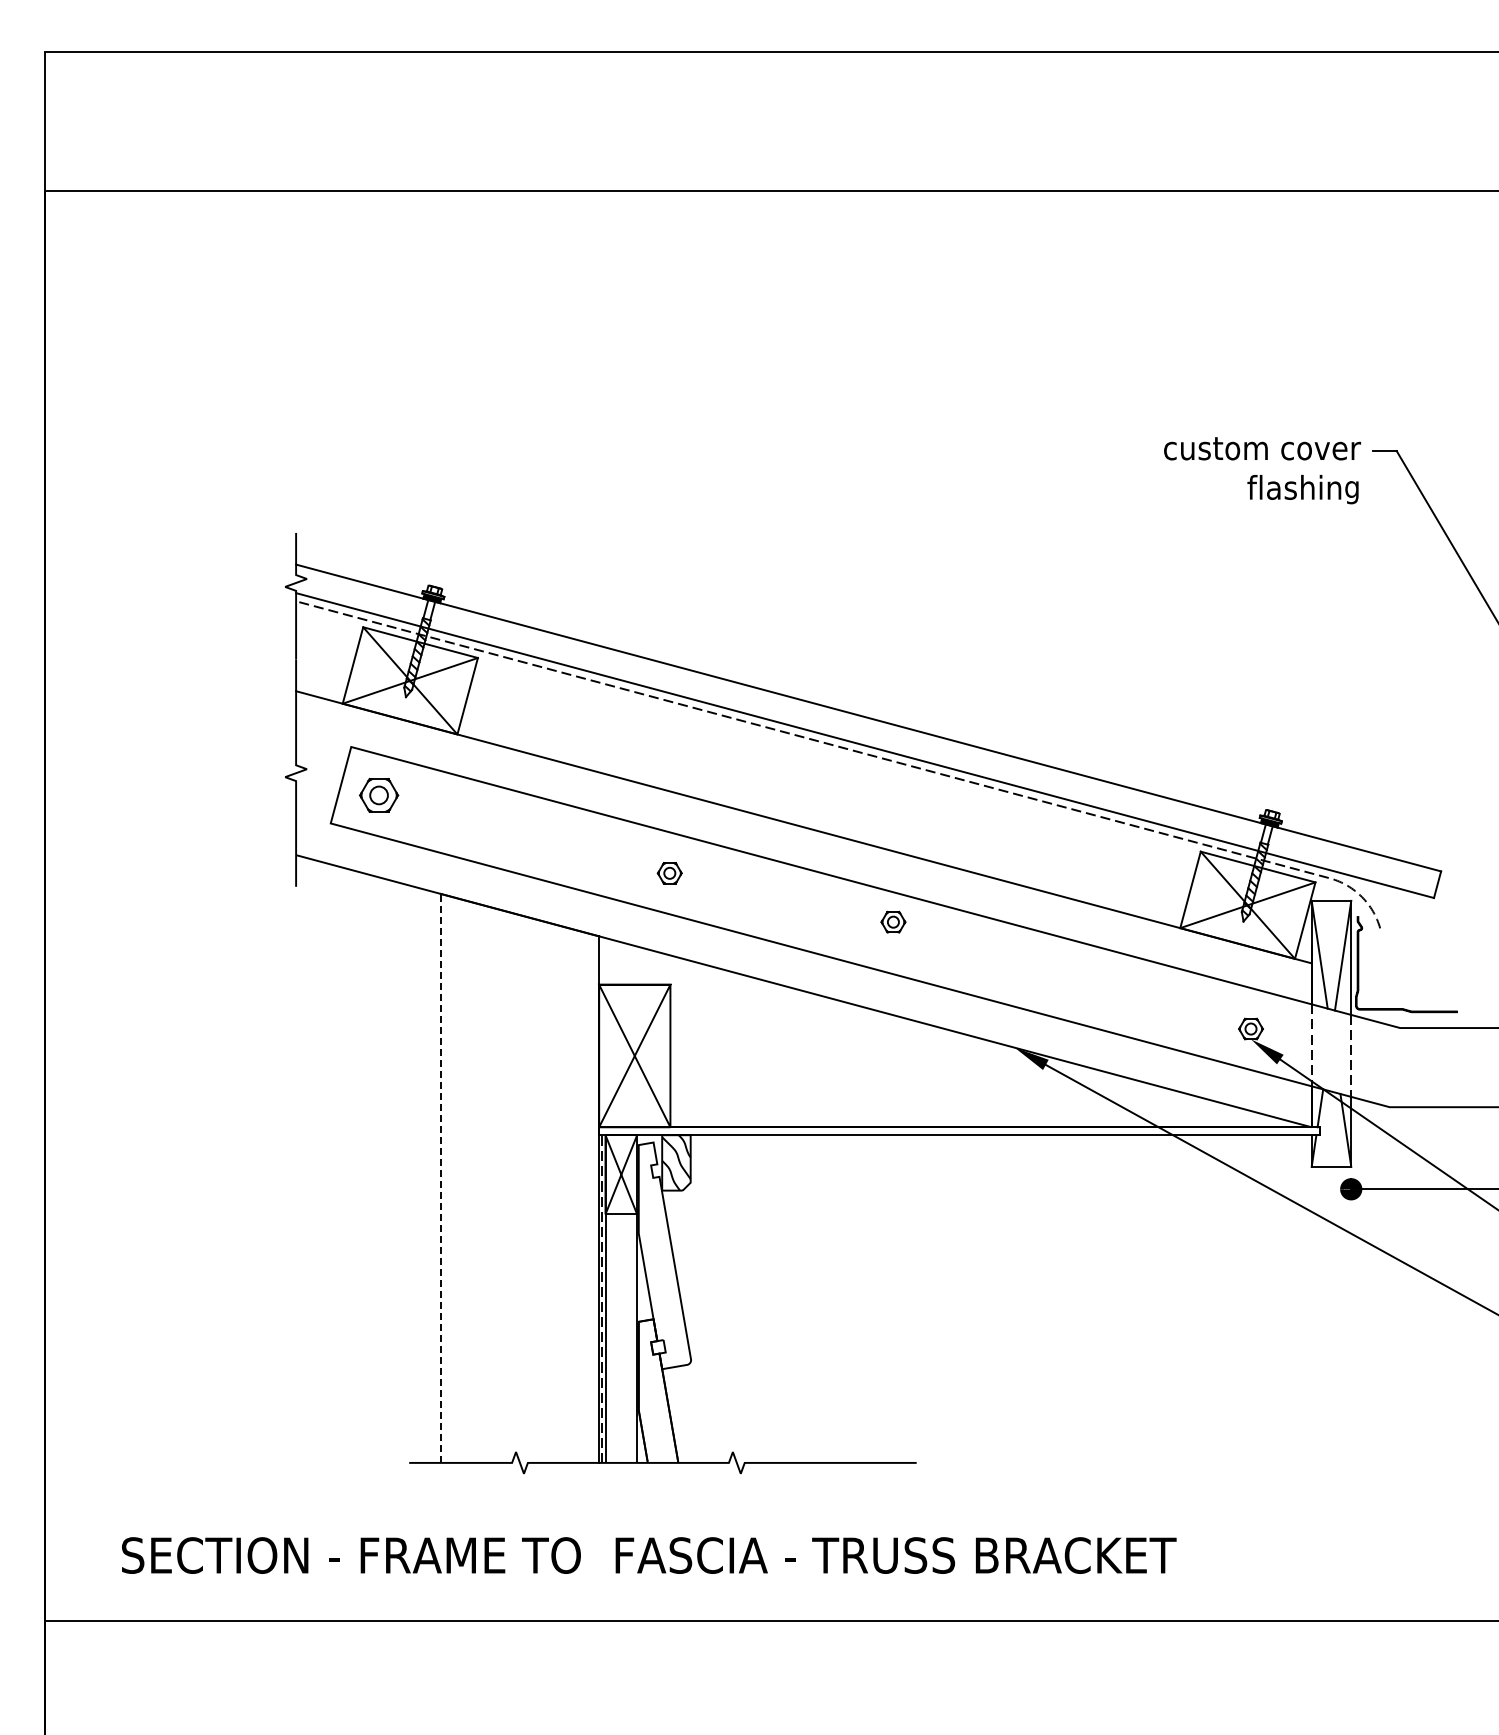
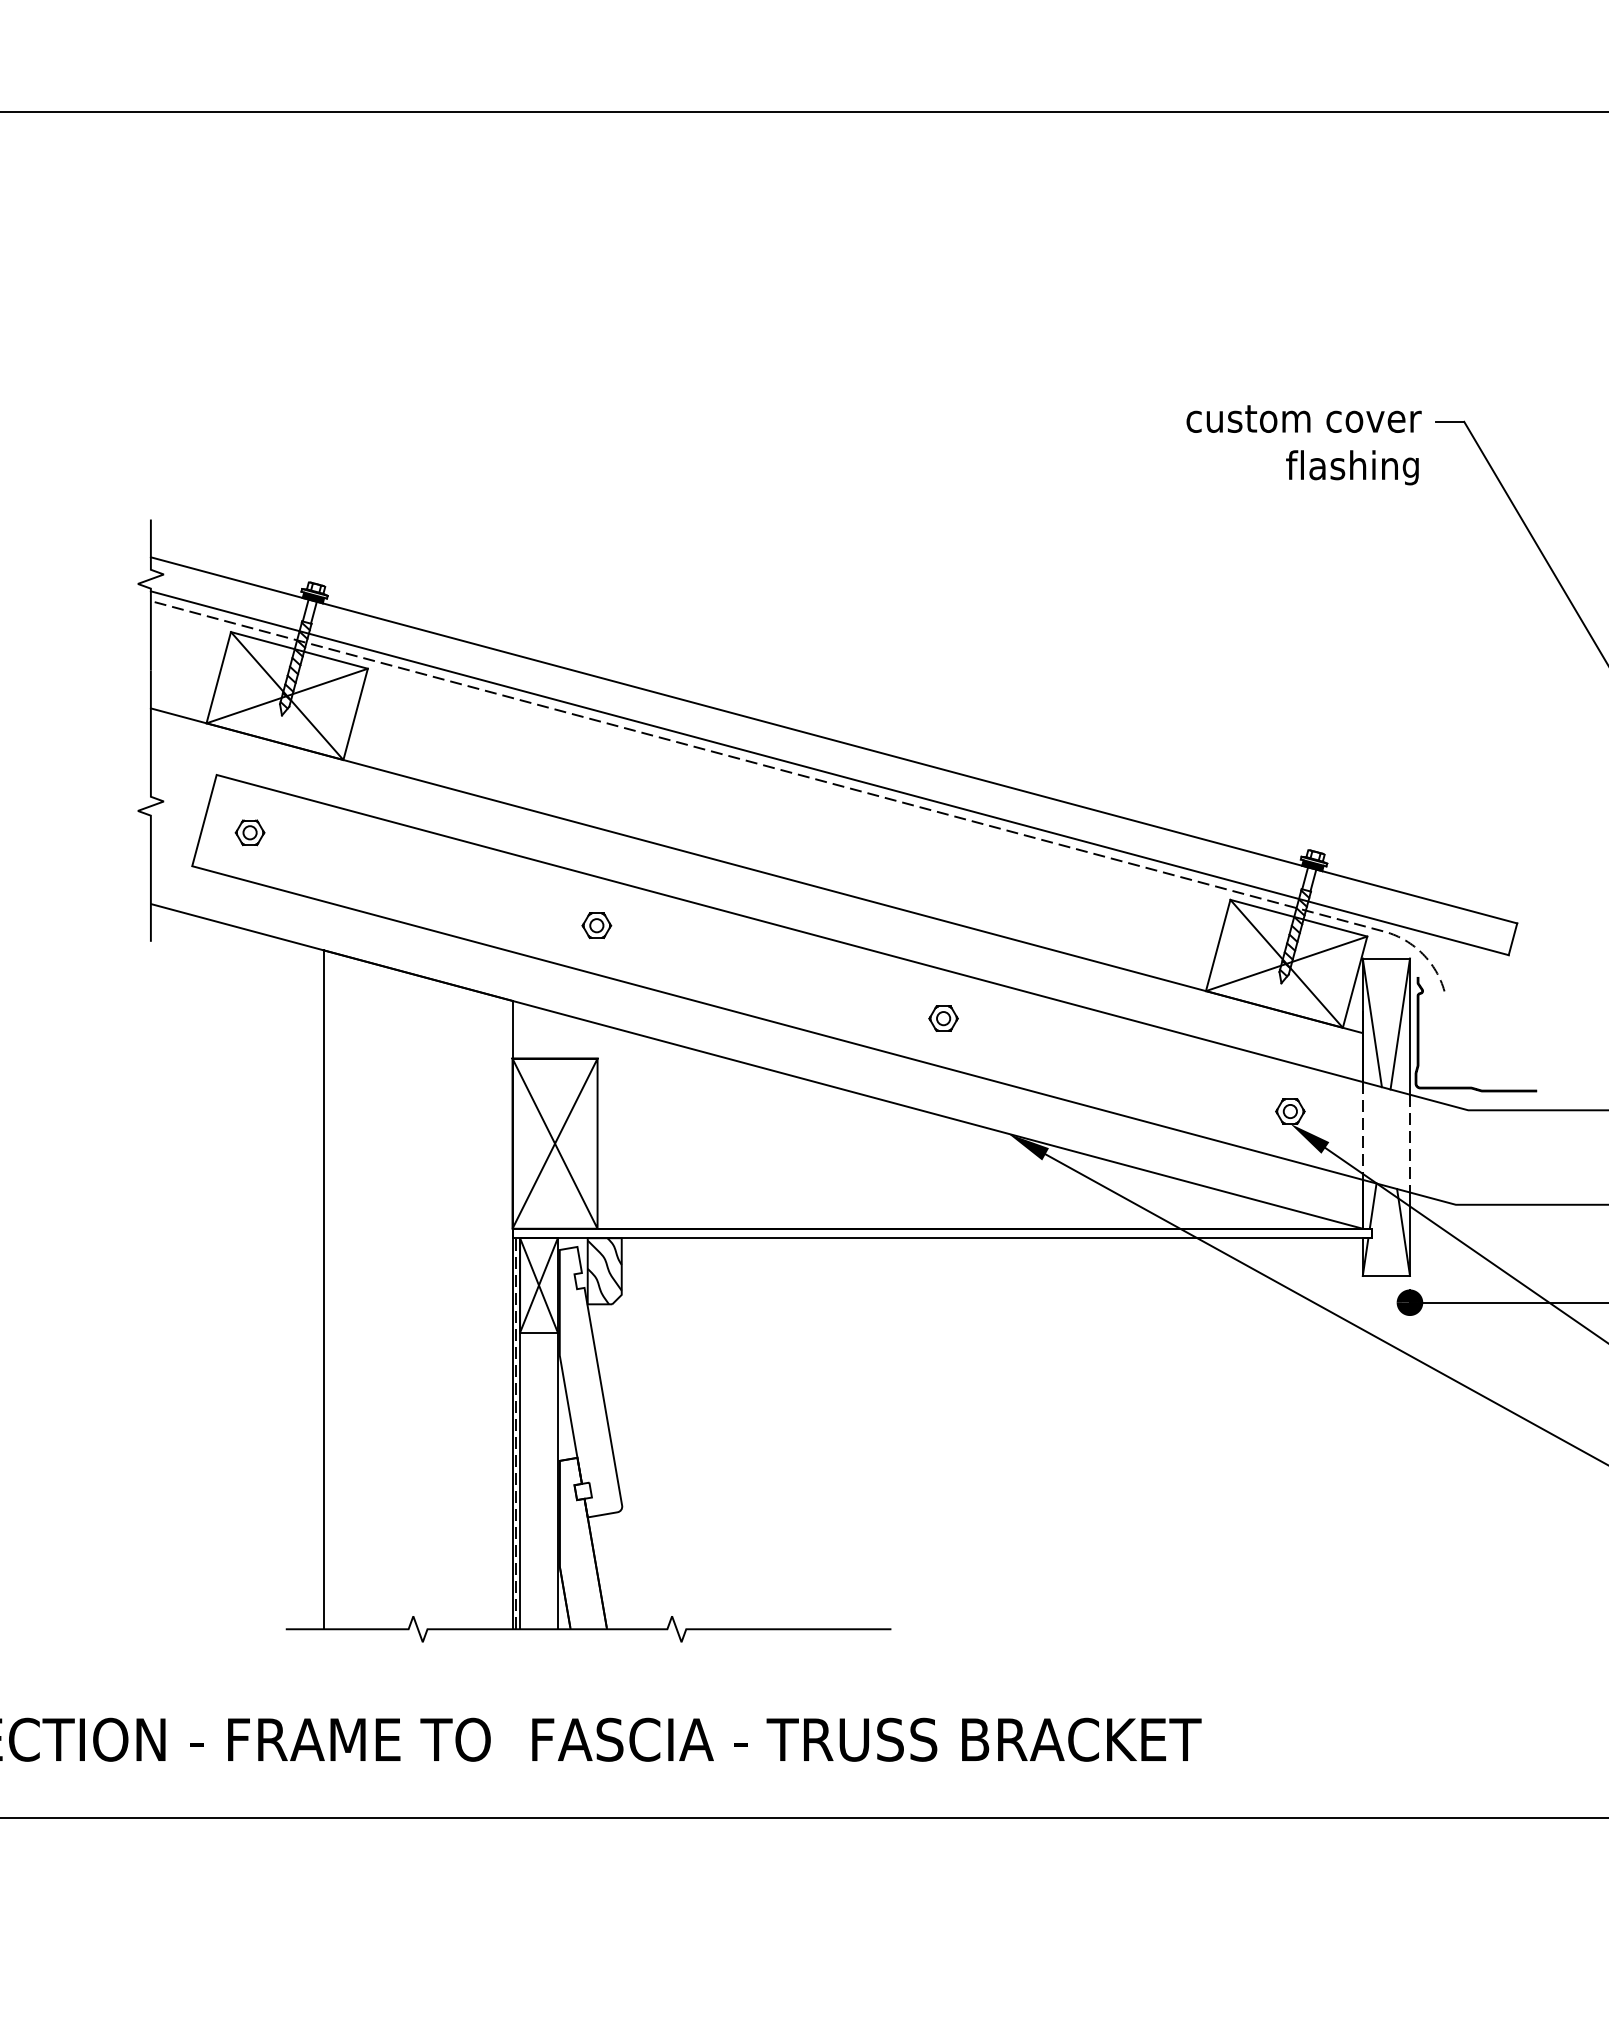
part: (379, 795) -> (250, 832), size x0.62
part: (893, 921) -> (943, 1017), moved
line: (440, 1177) -> (323, 1288), dashed -> solid

